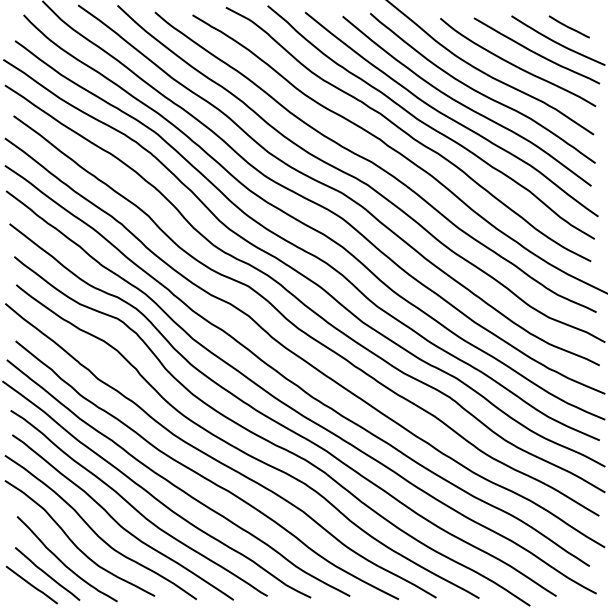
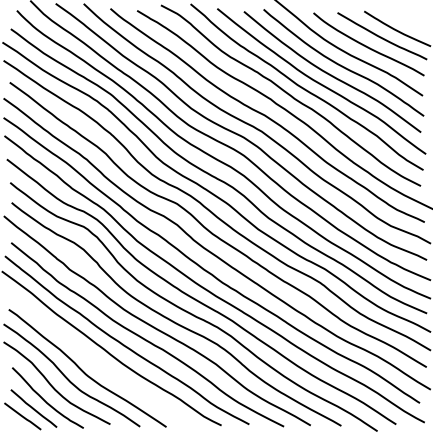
line: (568, 26) -> (404, 18), removed
curve: (136, 508) -> (97, 361), removed

